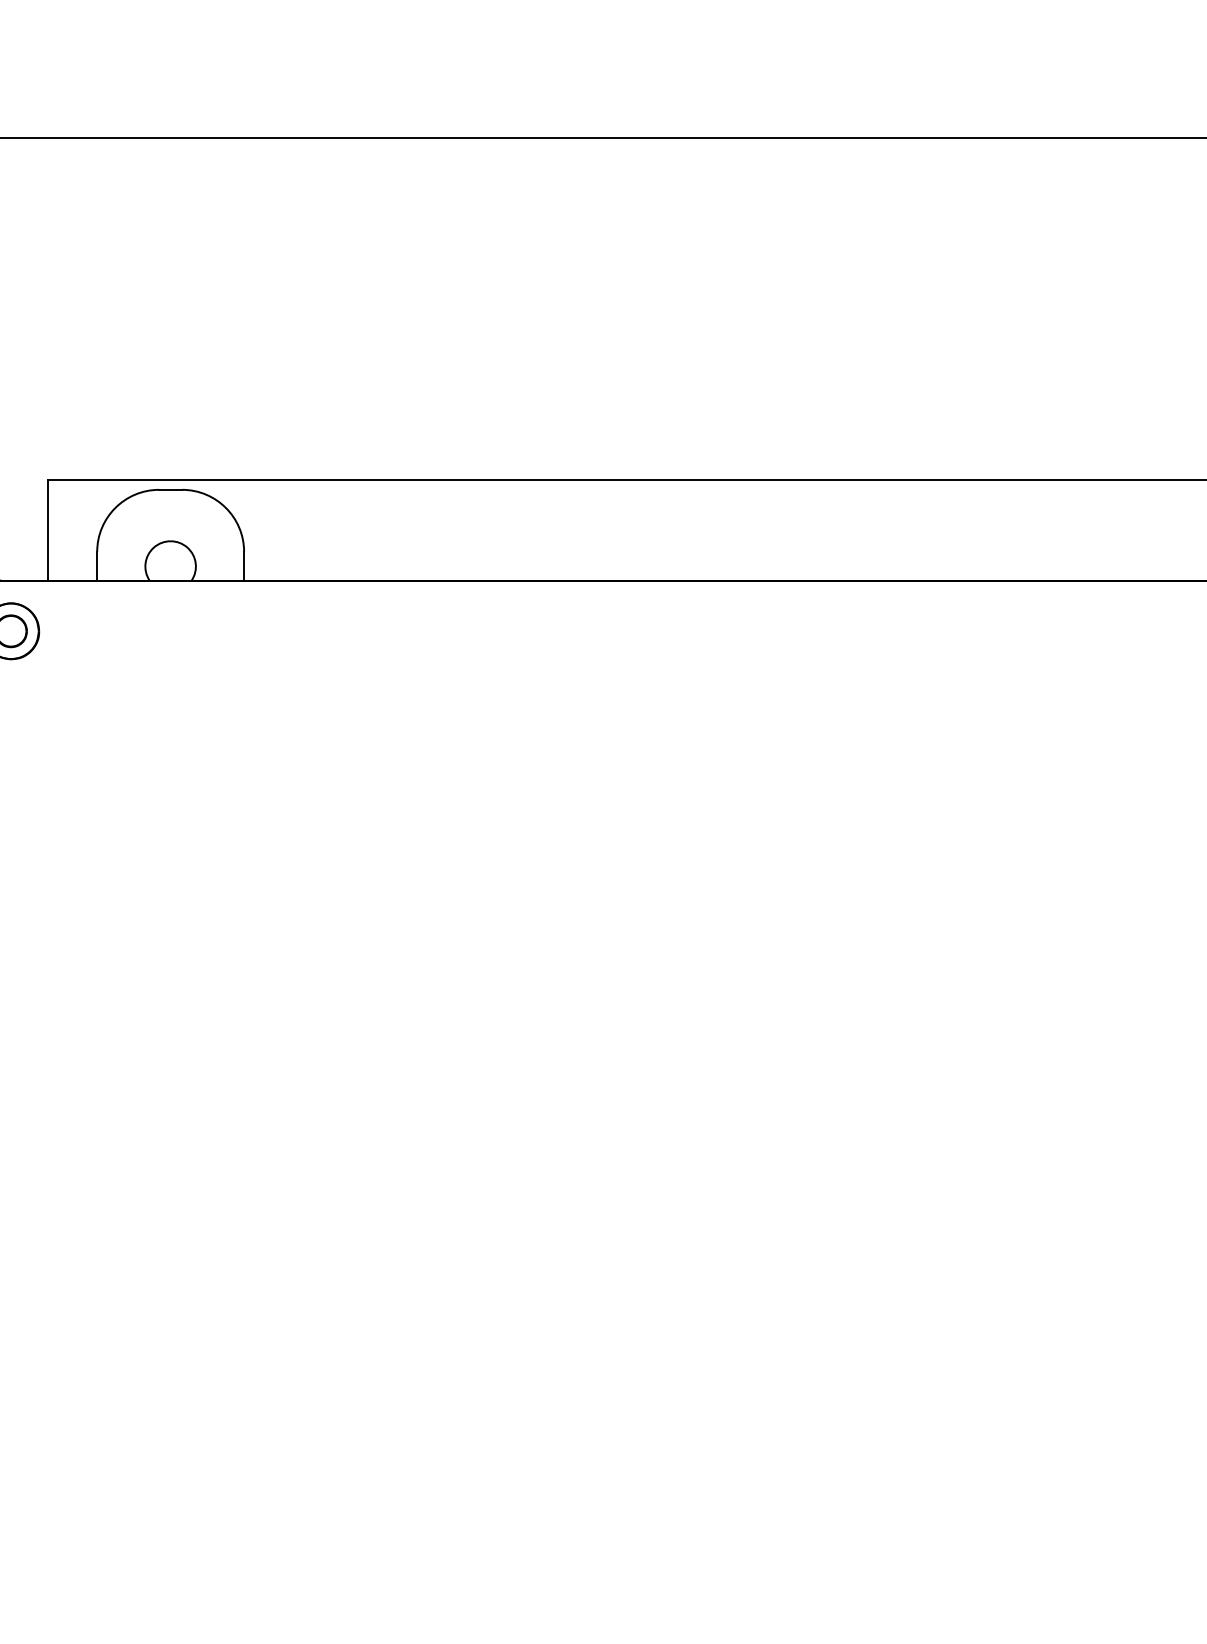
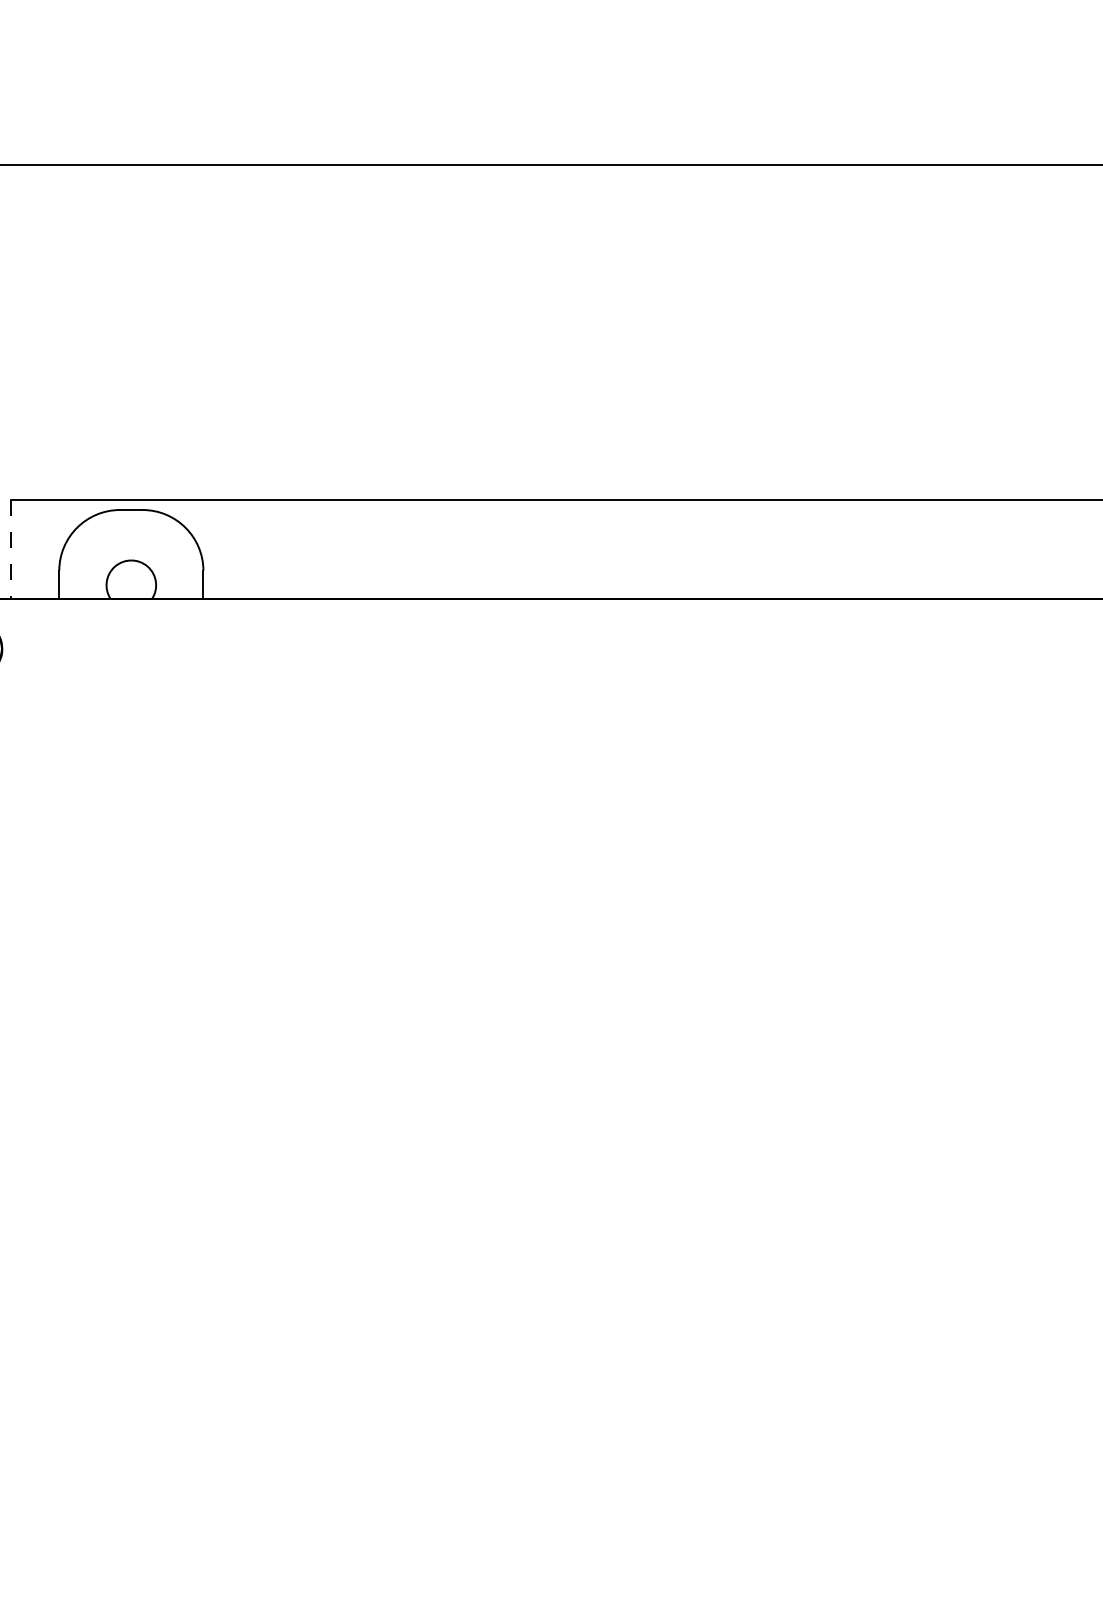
line: (48, 530) -> (11, 549), solid -> dashed

